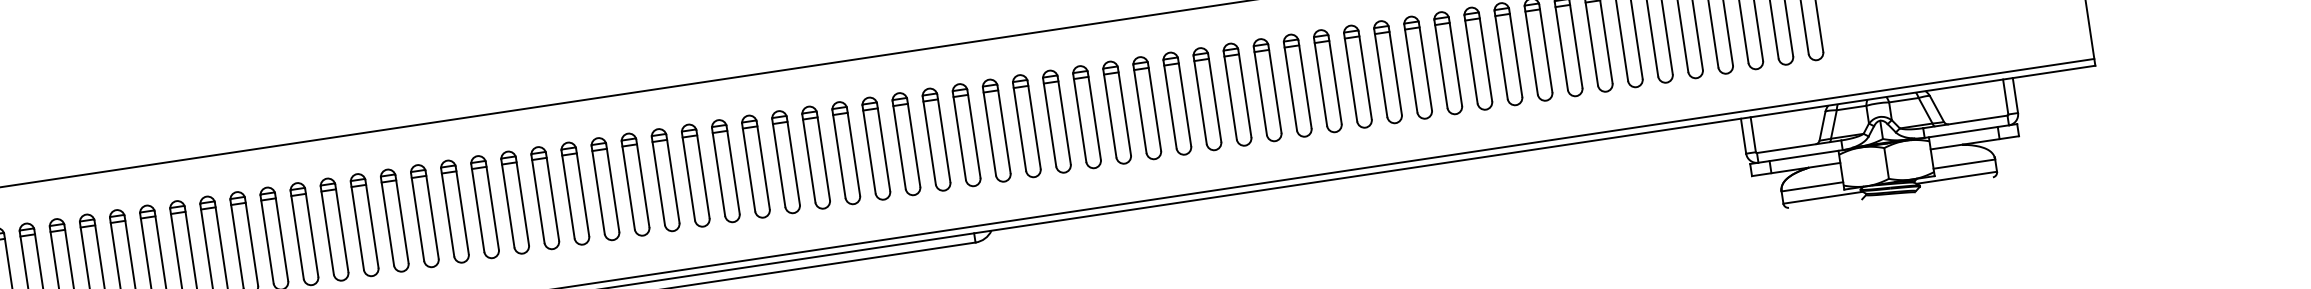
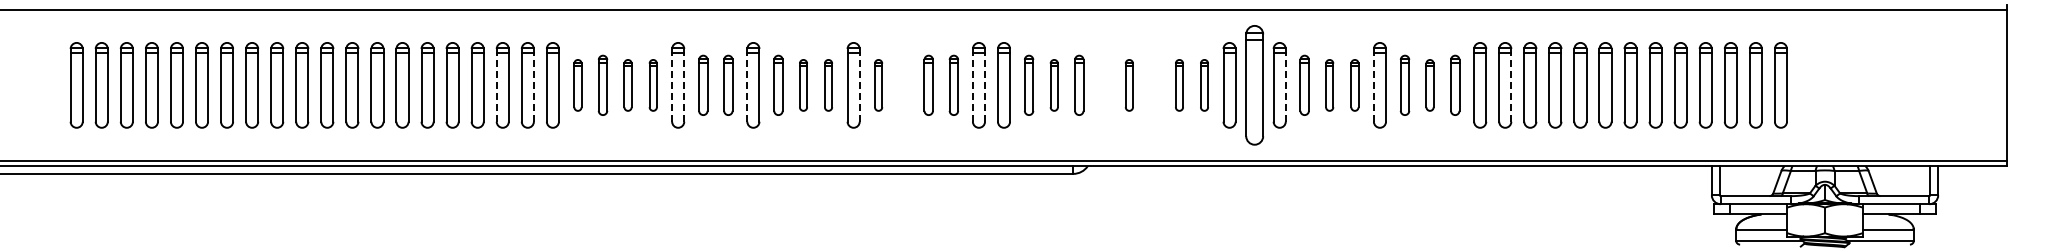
line: (1485, 56) -> (1511, 84), solid -> dashed
part: (1418, 67) -> (1455, 85), size x0.7
part: (1387, 72) -> (1429, 85), size x0.6
part: (1357, 76) -> (1404, 85), size x0.7
line: (1320, 82) -> (1373, 85), solid -> dashed
part: (1297, 85) -> (1354, 85), size x0.6
part: (1267, 90) -> (1329, 85), size x0.6
part: (1237, 94) -> (1304, 85), size x0.7
line: (1214, 97) -> (1285, 84), solid -> dashed
part: (1177, 103) -> (1254, 85), size x1.4
part: (1117, 112) -> (1204, 85), size x0.6
part: (1087, 117) -> (1179, 85), size x0.6
part: (1057, 121) -> (1154, 85), removed
part: (1027, 126) -> (1129, 85), size x0.6
part: (997, 130) -> (1104, 85), removed
part: (967, 135) -> (1079, 85), size x0.7
part: (937, 139) -> (1054, 85), size x0.6
part: (905, 144) -> (1028, 85), size x0.7
line: (854, 152) -> (985, 85), solid -> dashed
line: (838, 153) -> (972, 84), solid -> dashed
part: (815, 157) -> (953, 85), size x0.7
part: (785, 162) -> (928, 85), size x0.7
part: (755, 166) -> (903, 85), removed
part: (725, 171) -> (878, 85), size x0.6
line: (702, 174) -> (859, 85), solid -> dashed
part: (665, 180) -> (828, 85), size x0.6
part: (635, 184) -> (803, 85), size x0.6
part: (605, 189) -> (778, 85), size x0.7
line: (568, 193) -> (747, 84), solid -> dashed
part: (545, 198) -> (728, 85), size x0.7
part: (515, 202) -> (703, 85), size x0.7
line: (492, 206) -> (684, 85), solid -> dashed
line: (478, 207) -> (672, 84), solid -> dashed
part: (455, 211) -> (653, 85), size x0.6
part: (424, 216) -> (627, 85), size x0.6
part: (394, 220) -> (602, 85), size x0.7
part: (364, 225) -> (577, 85), size x0.6
line: (311, 233) -> (533, 85), solid -> dashed
line: (266, 238) -> (496, 84), solid -> dashed

